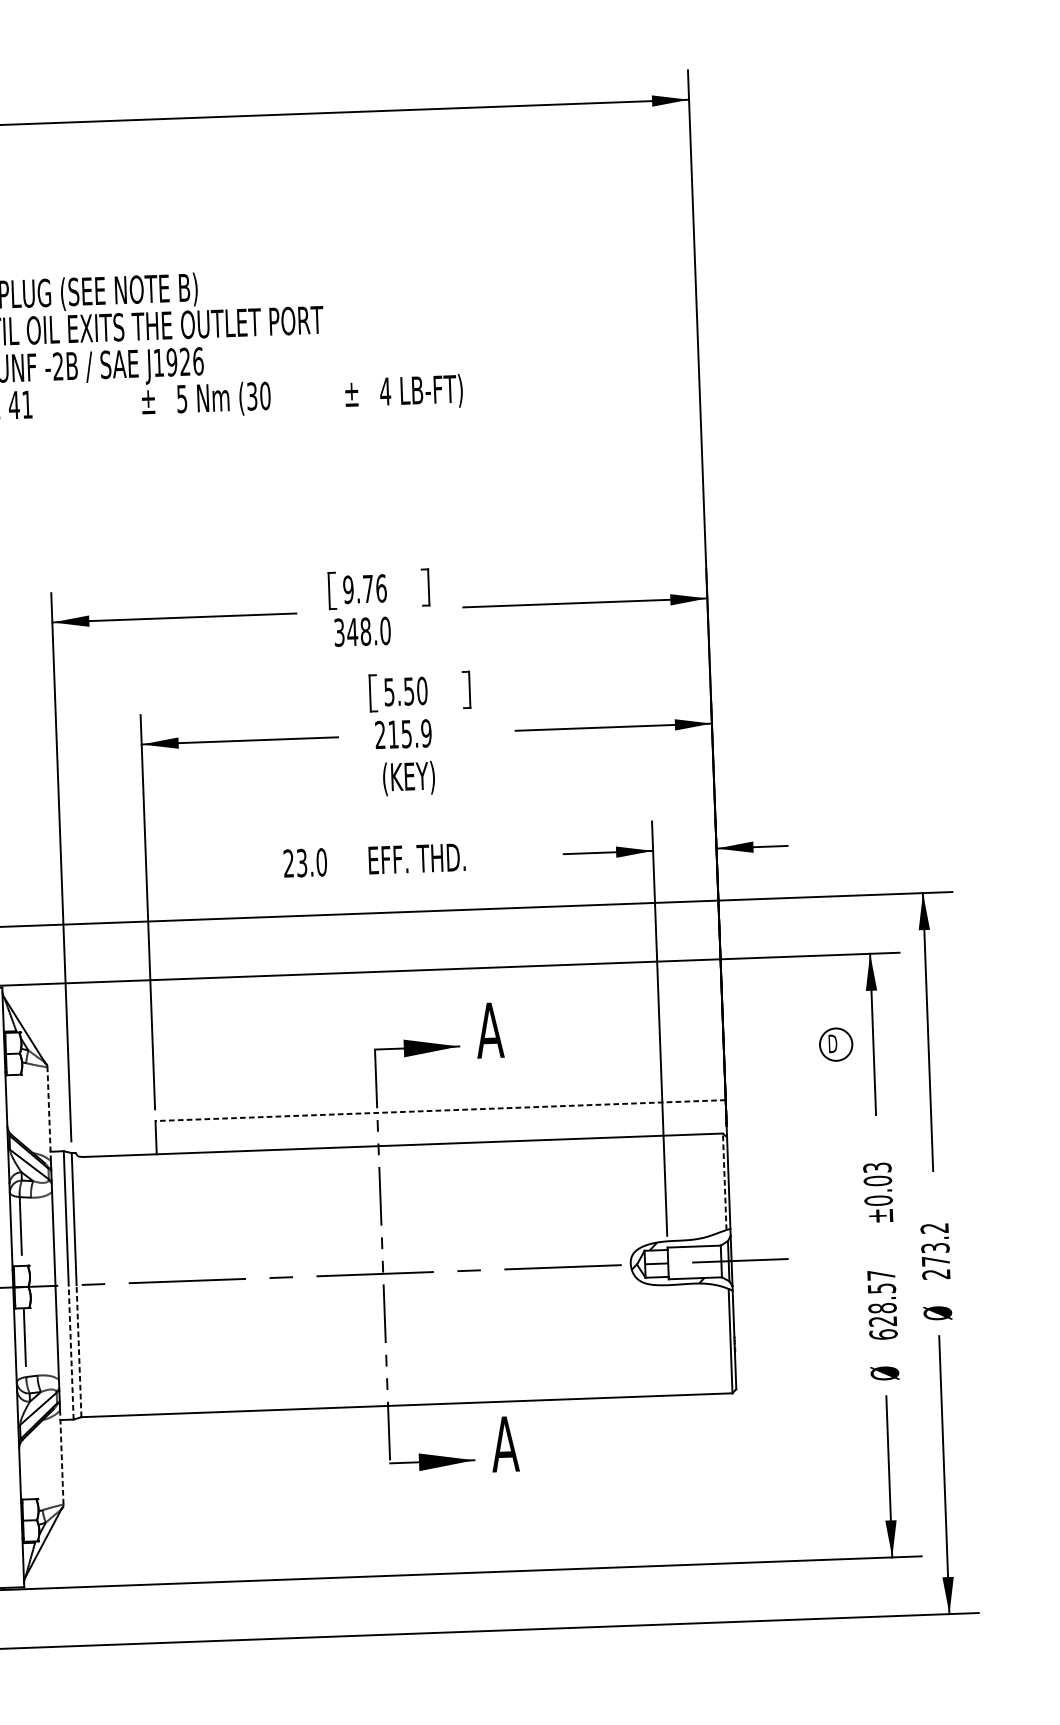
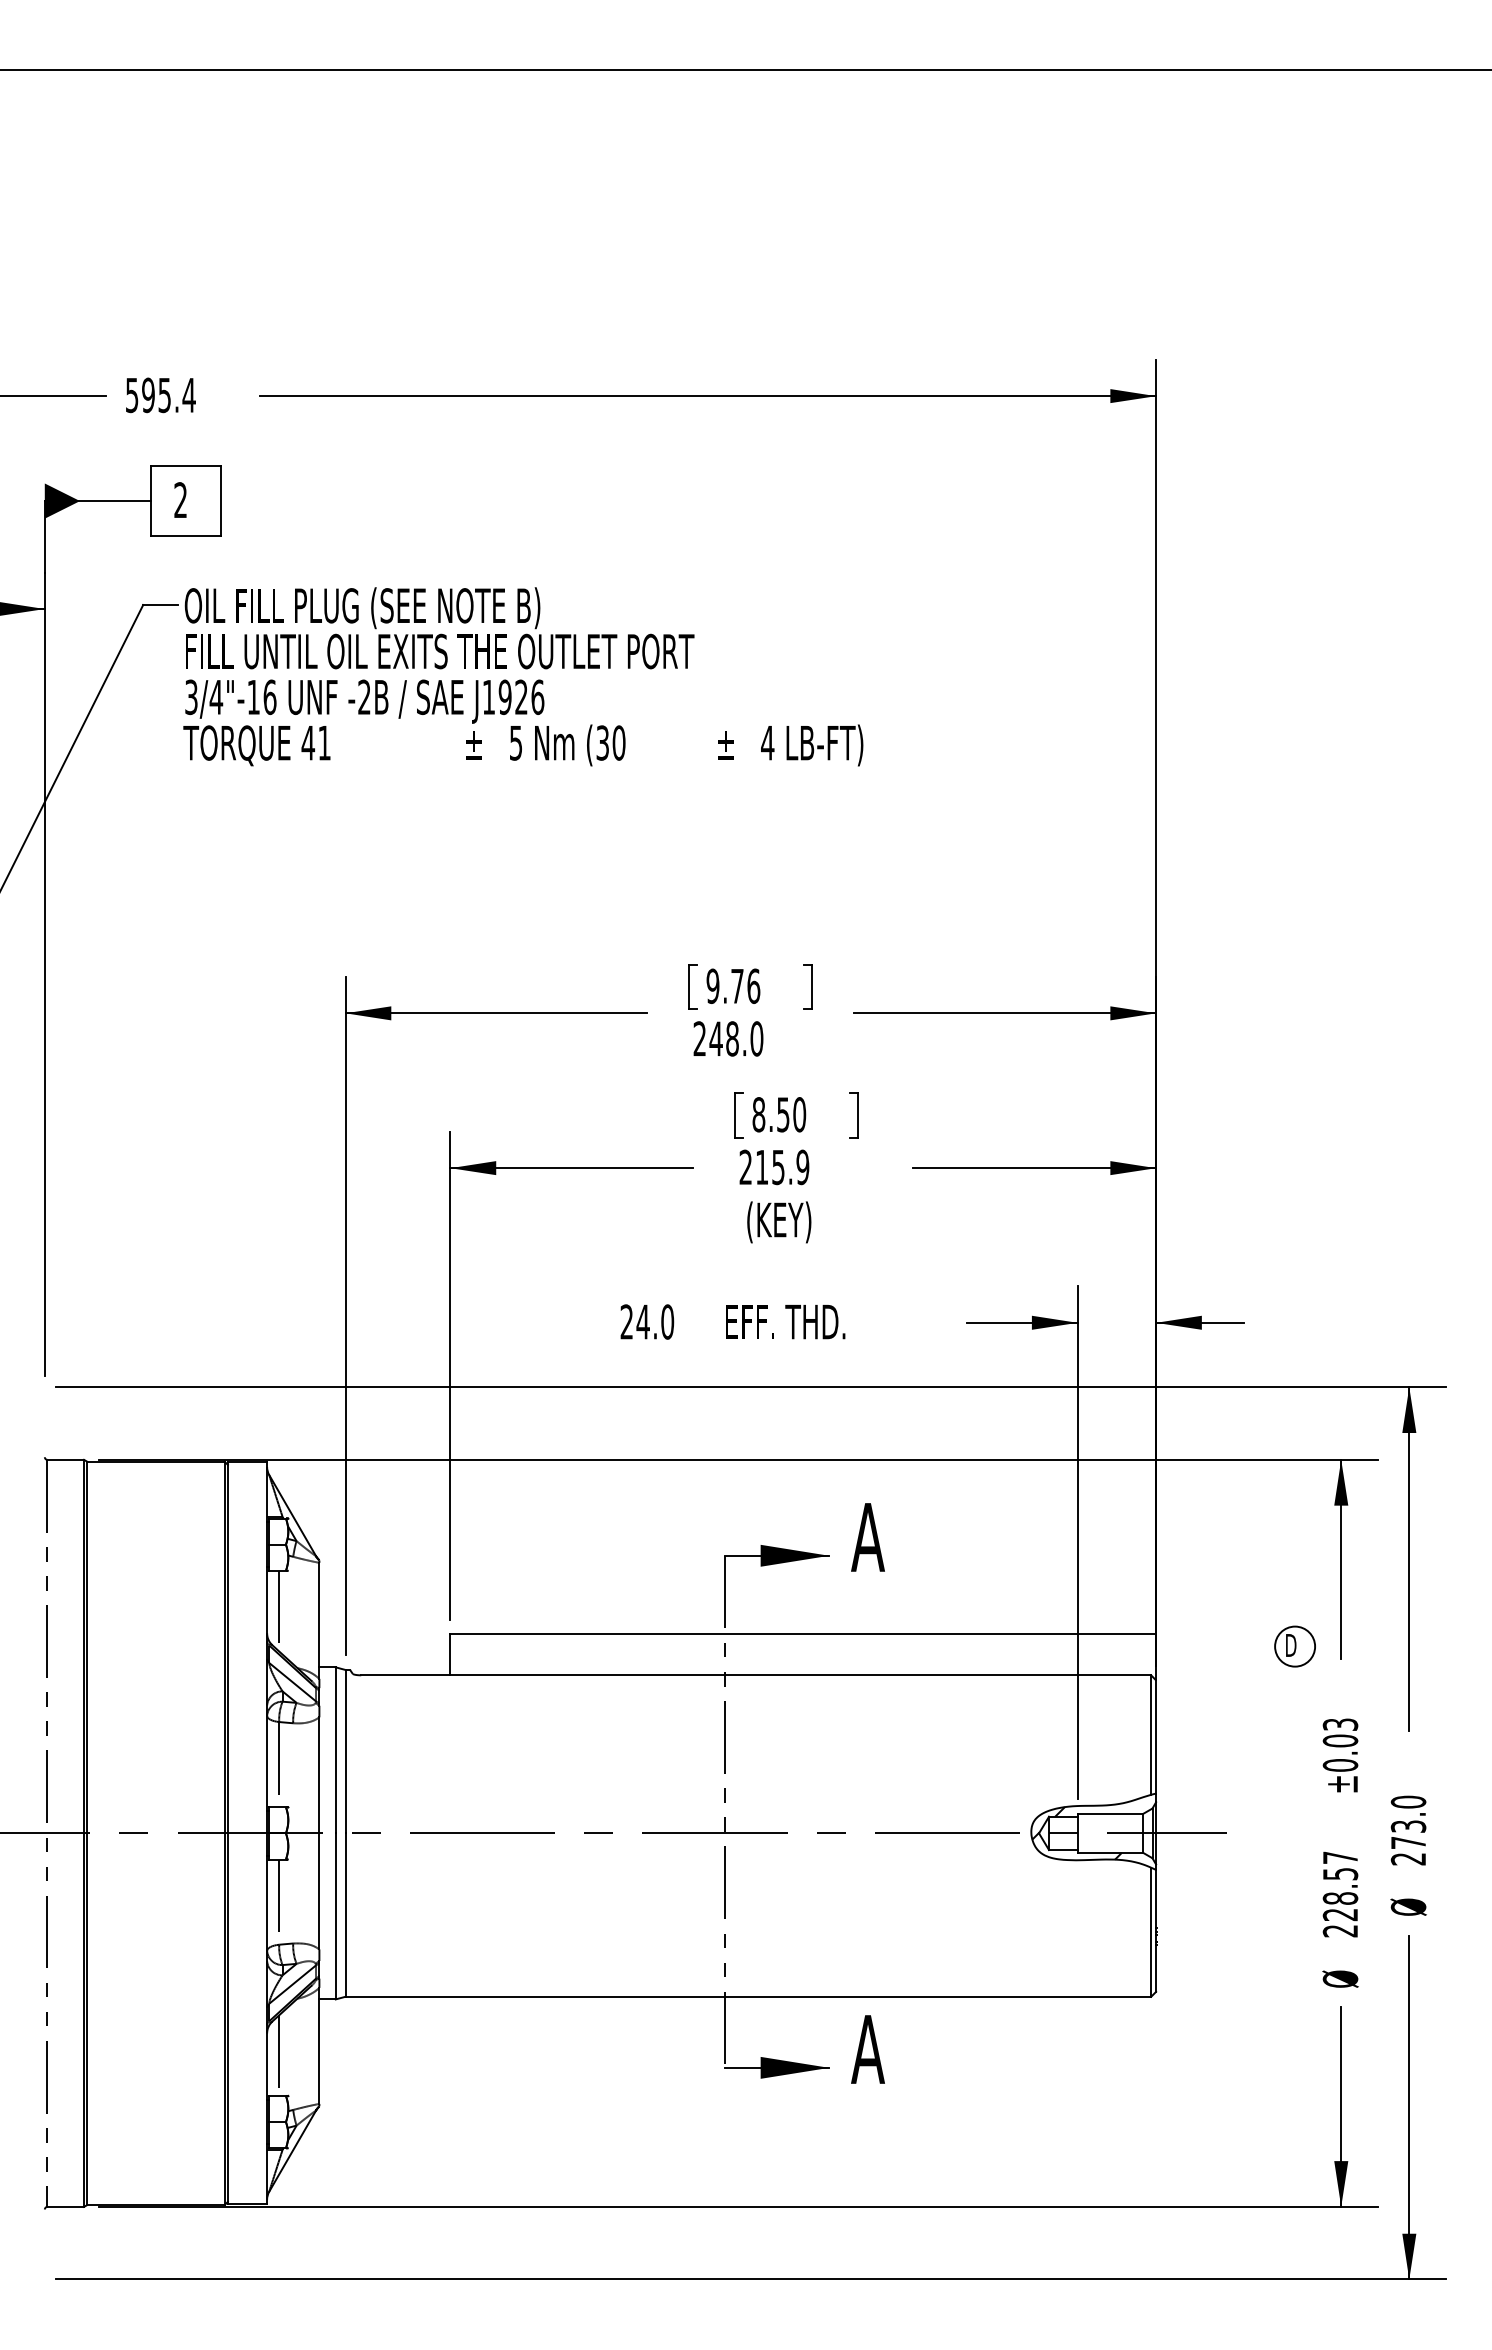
text: (339, 632) -> (699, 1038), 348.0 -> 248.0
text: (389, 691) -> (758, 1114), 5.50 -> 8.50
text: (301, 862) -> (642, 1321), 23.0 -> 24.0
part: (835, 1044) -> (1294, 1646), moved
line: (16, 1106) -> (279, 1610), added
line: (440, 1110) -> (803, 1634), dashed -> solid
line: (49, 1113) -> (319, 1620), dashed -> solid
line: (725, 1182) -> (1151, 1735), dashed -> solid
text: (934, 1227) -> (1408, 1801), 273.2 -> 273.0
text: (883, 1334) -> (1340, 1930), 628.57 -> 228.57
line: (70, 1351) -> (335, 1915), dashed -> solid
line: (79, 1351) -> (345, 1915), dashed -> solid
line: (61, 1457) -> (319, 2045), dashed -> solid
line: (29, 1466) -> (279, 2055), added

